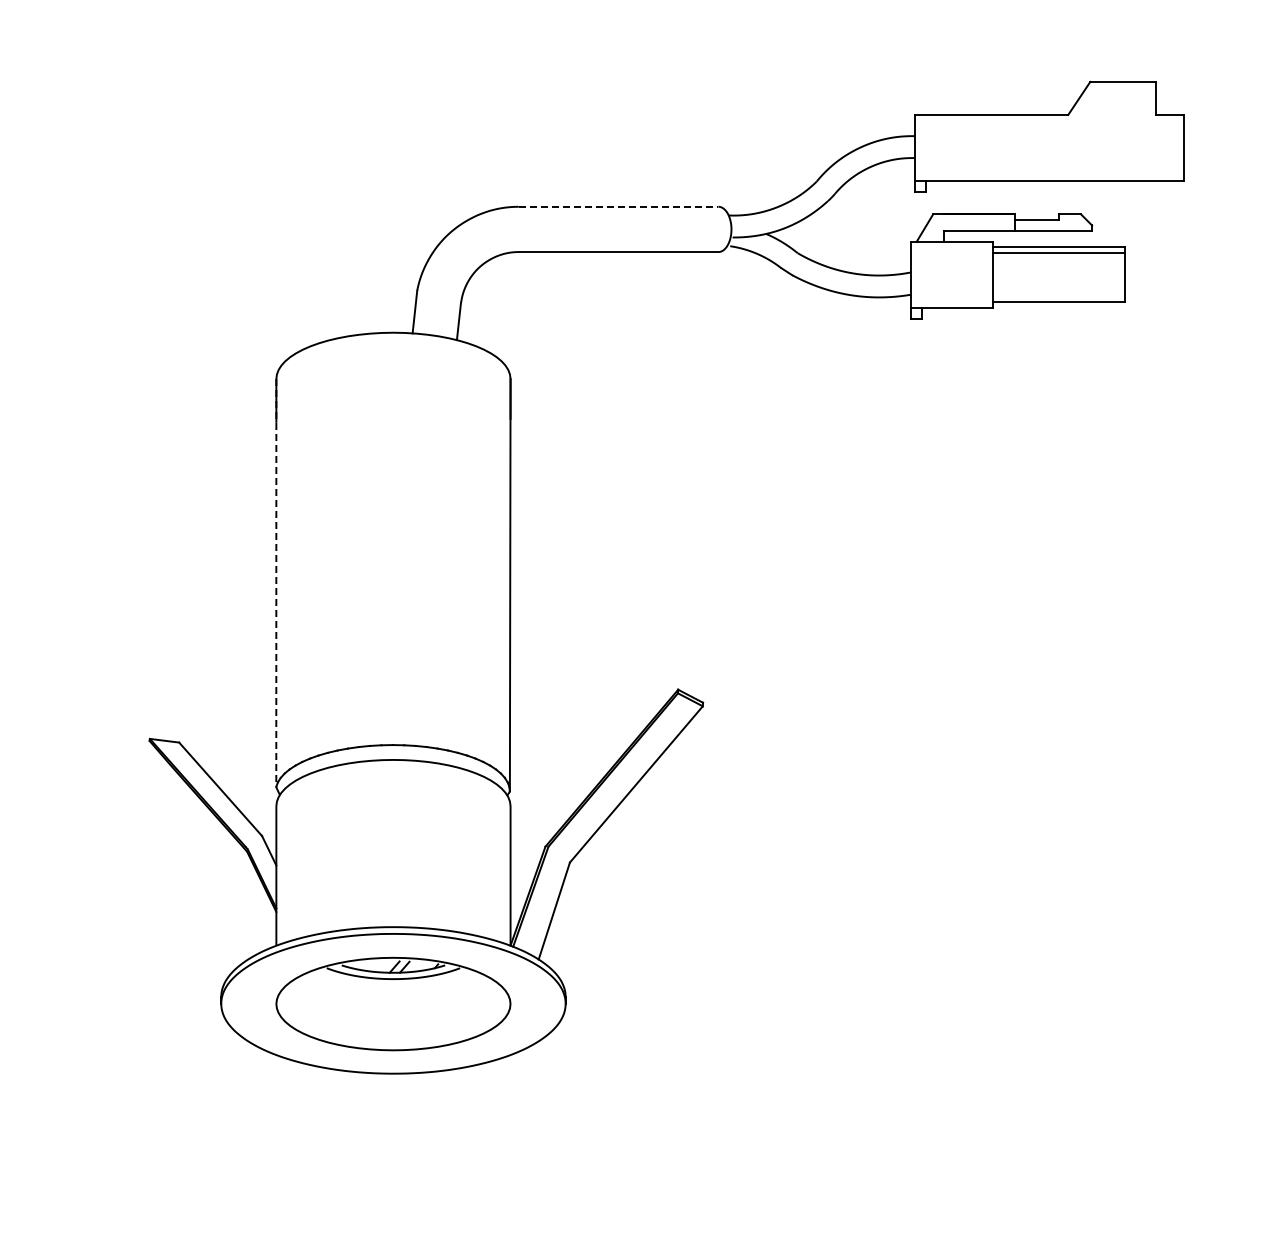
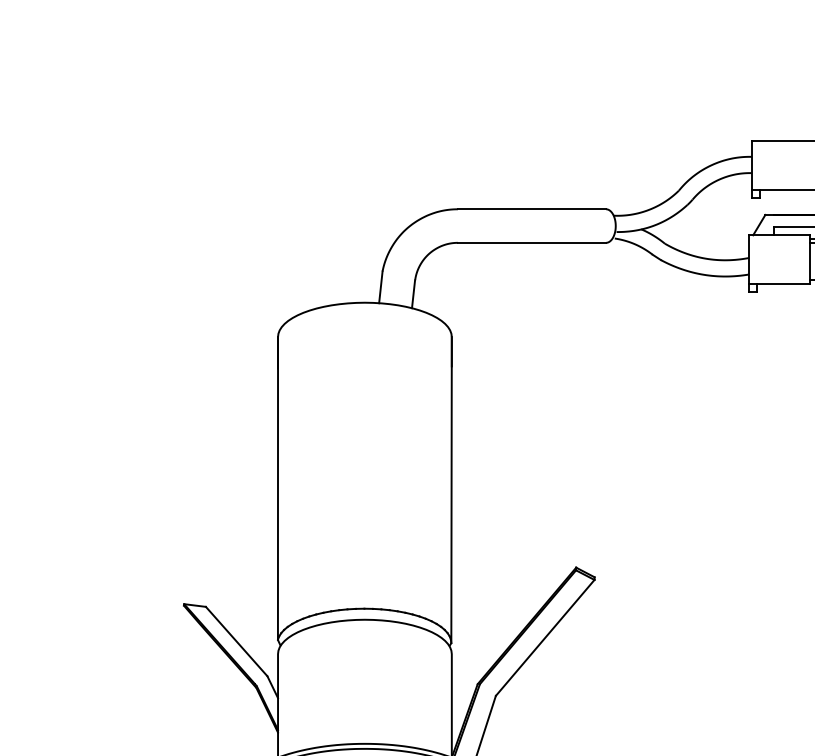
line: (618, 206) -> (531, 209), dashed -> solid
line: (276, 582) -> (278, 488), dashed -> solid

